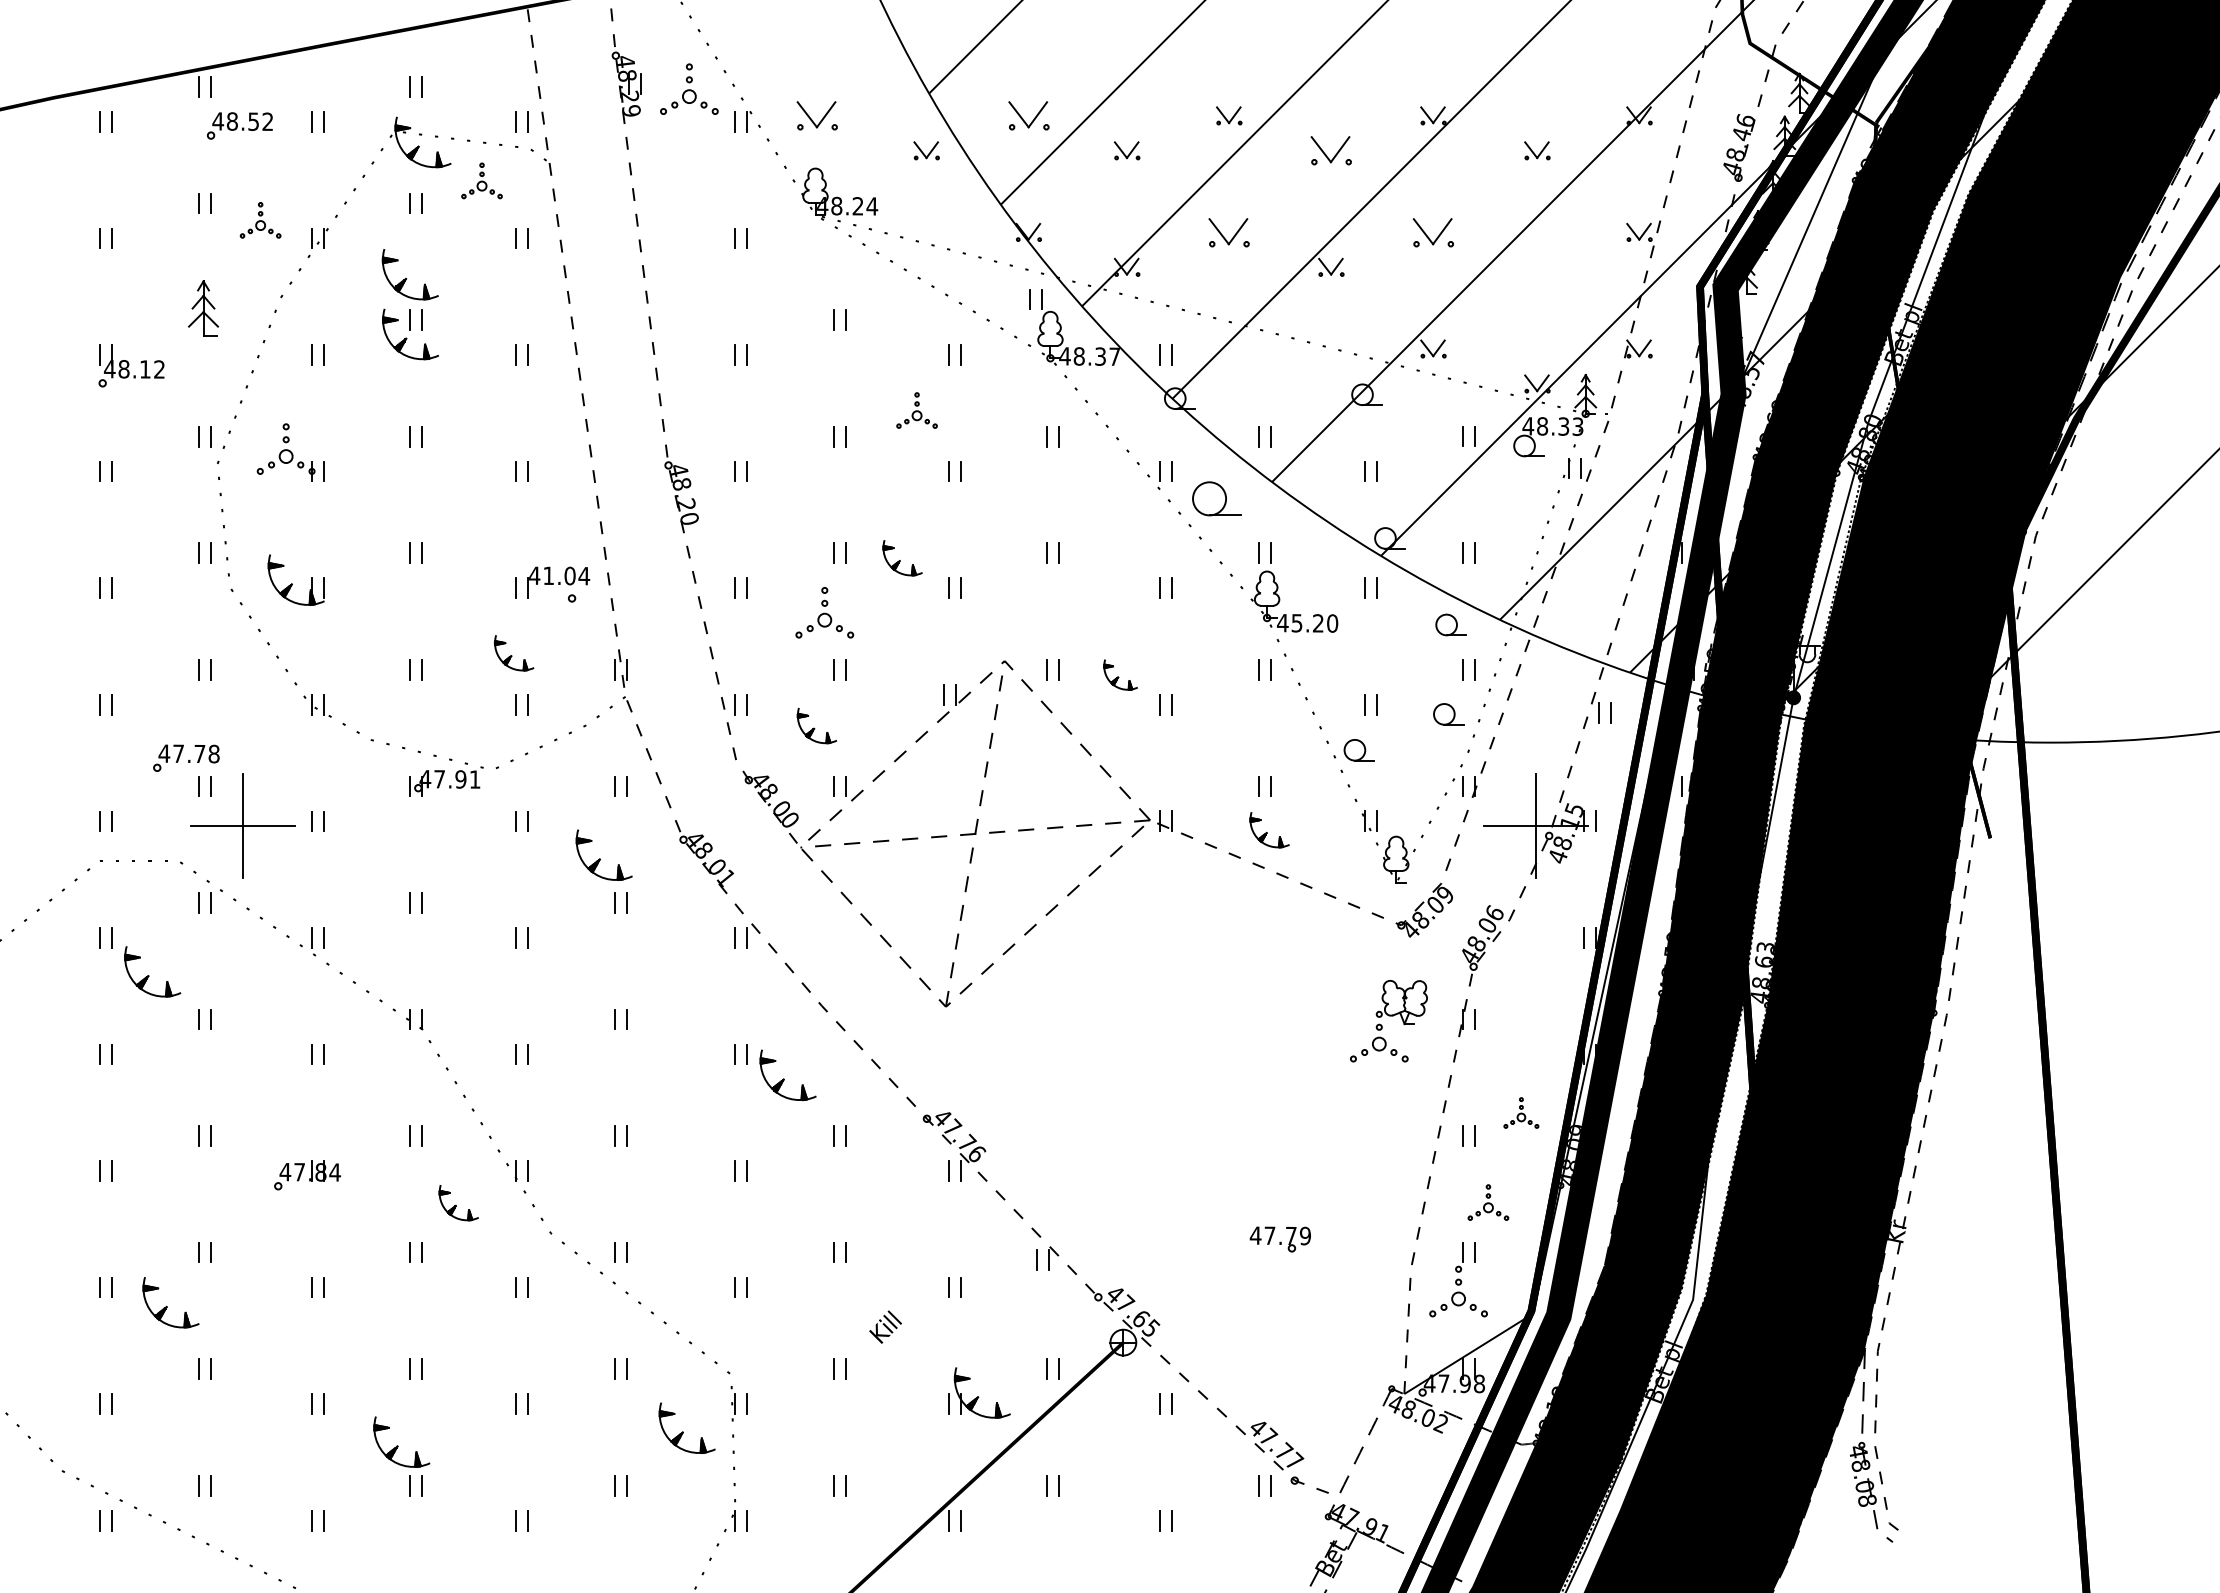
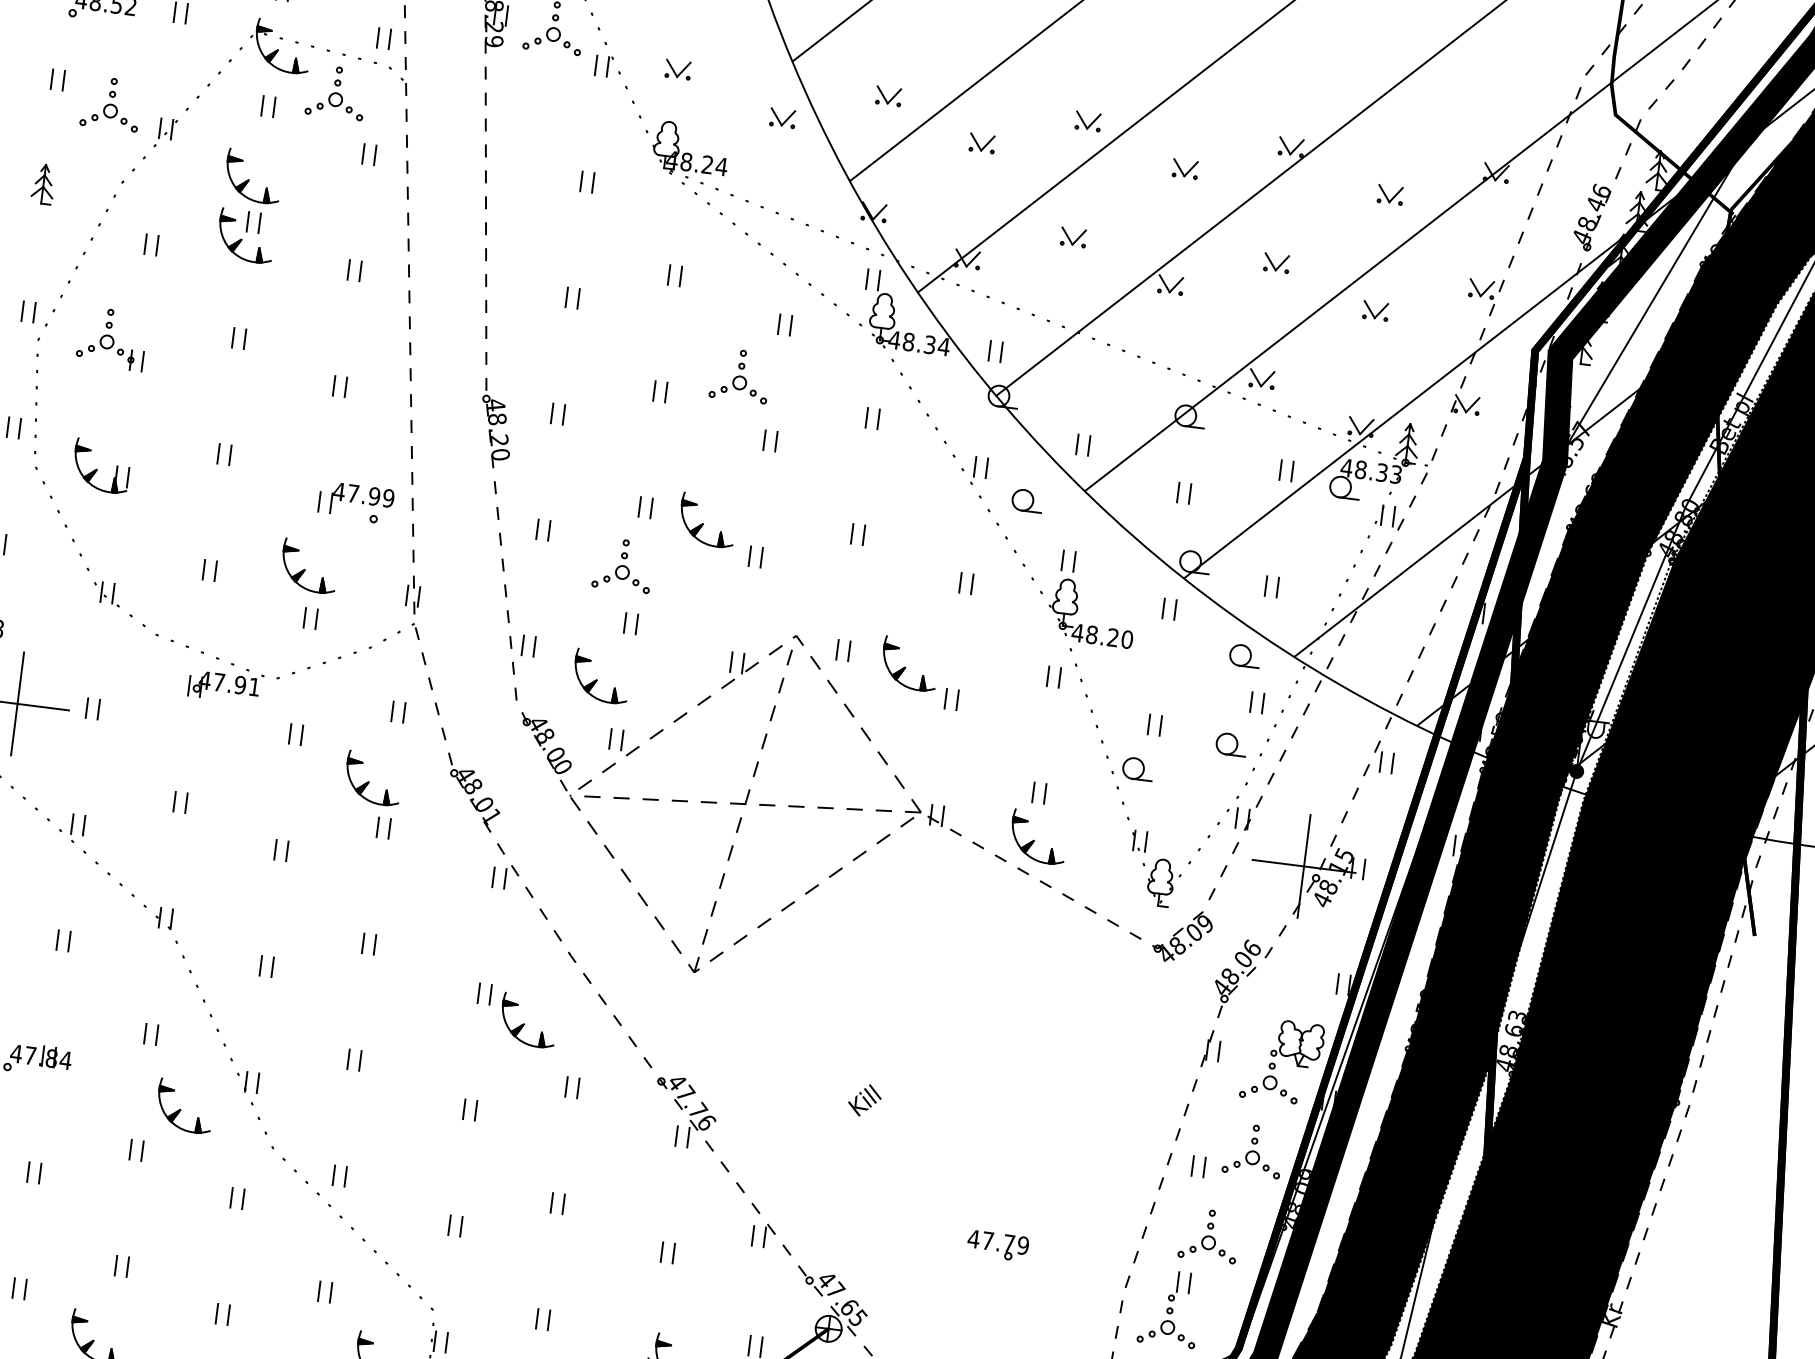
part: (816, 115) -> (677, 69), size x0.62
part: (1028, 115) -> (888, 95), size x0.62
part: (1331, 150) -> (1185, 168), size x0.62
part: (481, 180) -> (336, 91), size x1.43
part: (260, 220) -> (111, 103), size x1.43
part: (1229, 231) -> (1073, 236), size x0.62
part: (1433, 231) -> (1276, 262), size x0.62
part: (1537, 266) -> (1376, 310), added
part: (203, 308) -> (43, 184), size x0.71
text: (1114, 356) -> (943, 346), 48.37 -> 48.34
part: (916, 410) -> (740, 375), size x1.43
part: (1215, 498) -> (1026, 500), size x0.62
part: (902, 557) -> (707, 519), size x1.43
text: (566, 575) -> (371, 495), 41.04 -> 47.99
text: (1296, 623) -> (1091, 635), 45.20 -> 48.20
part: (513, 652) -> (308, 565), size x1.43
part: (1120, 674) -> (909, 663), size x1.67
part: (816, 725) -> (600, 676), size x1.43
part: (1269, 829) -> (1038, 836), size x1.43
part: (1388, 1020) -> (1282, 1060), moved
part: (1521, 1112) -> (1253, 1149), size x1.67
part: (458, 1202) -> (184, 1105), size x1.43
part: (1488, 1202) -> (1209, 1235), size x1.43
text: (885, 1326) -> (864, 1099), moved

